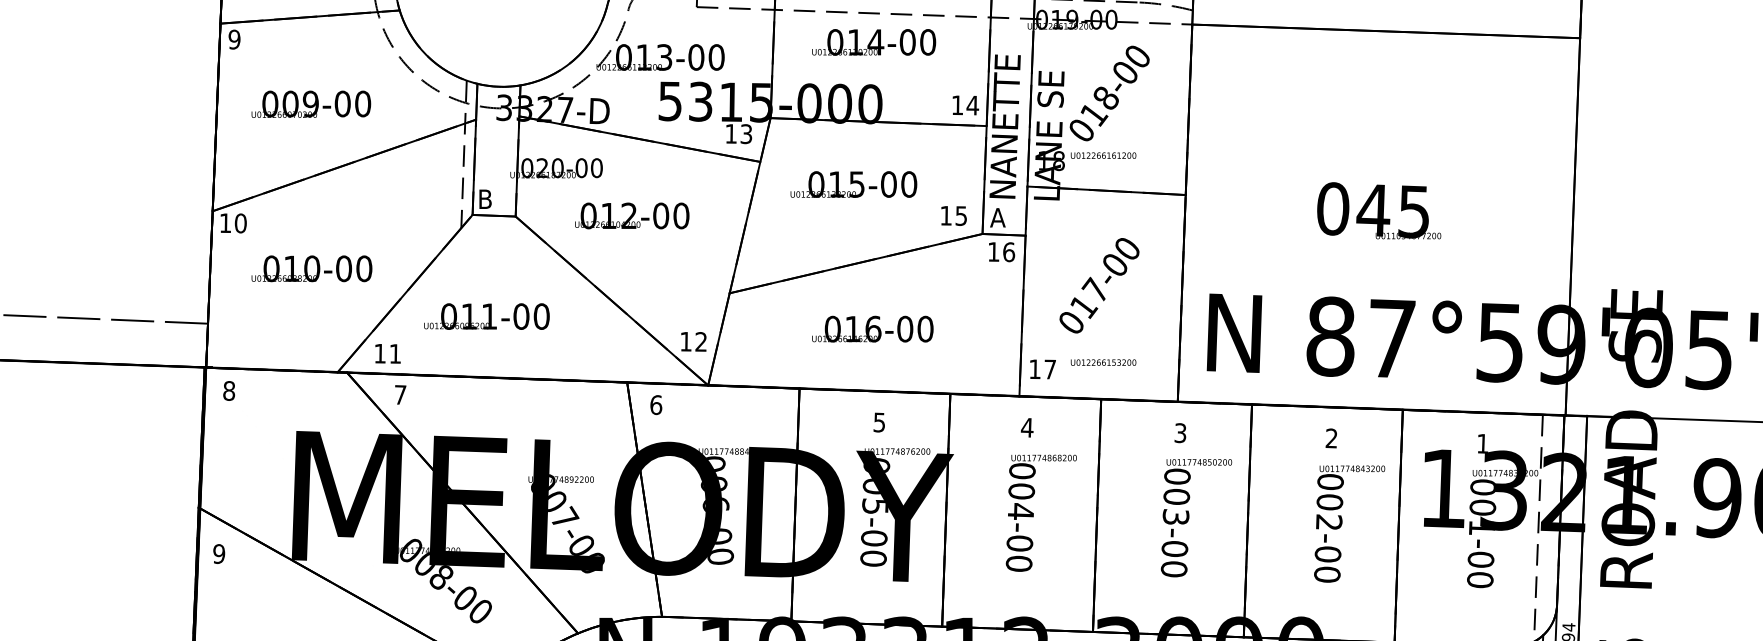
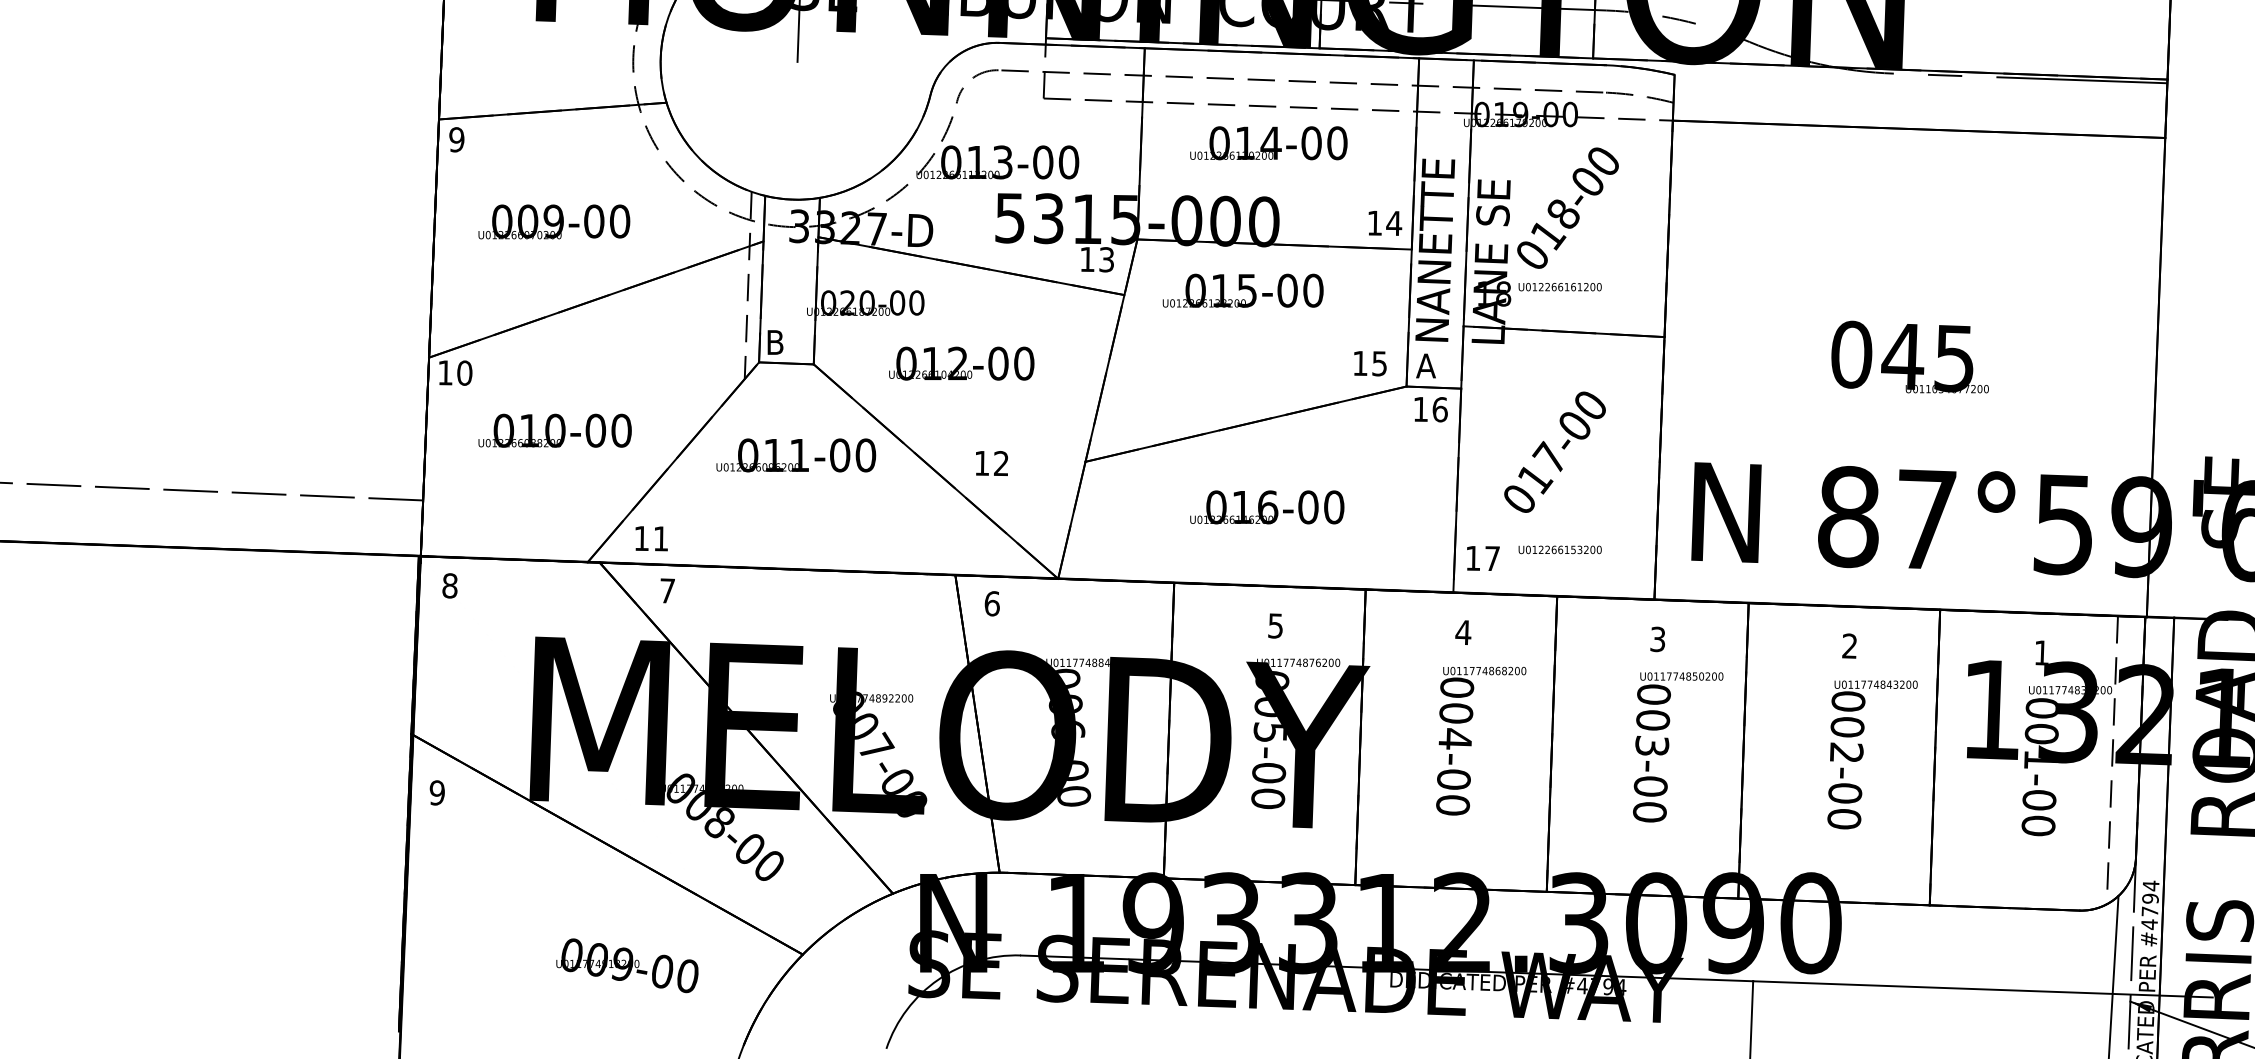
text: (853, 184) -> (1242, 290), moved
text: (487, 316) -> (796, 455), moved
text: (693, 341) -> (991, 463), moved

